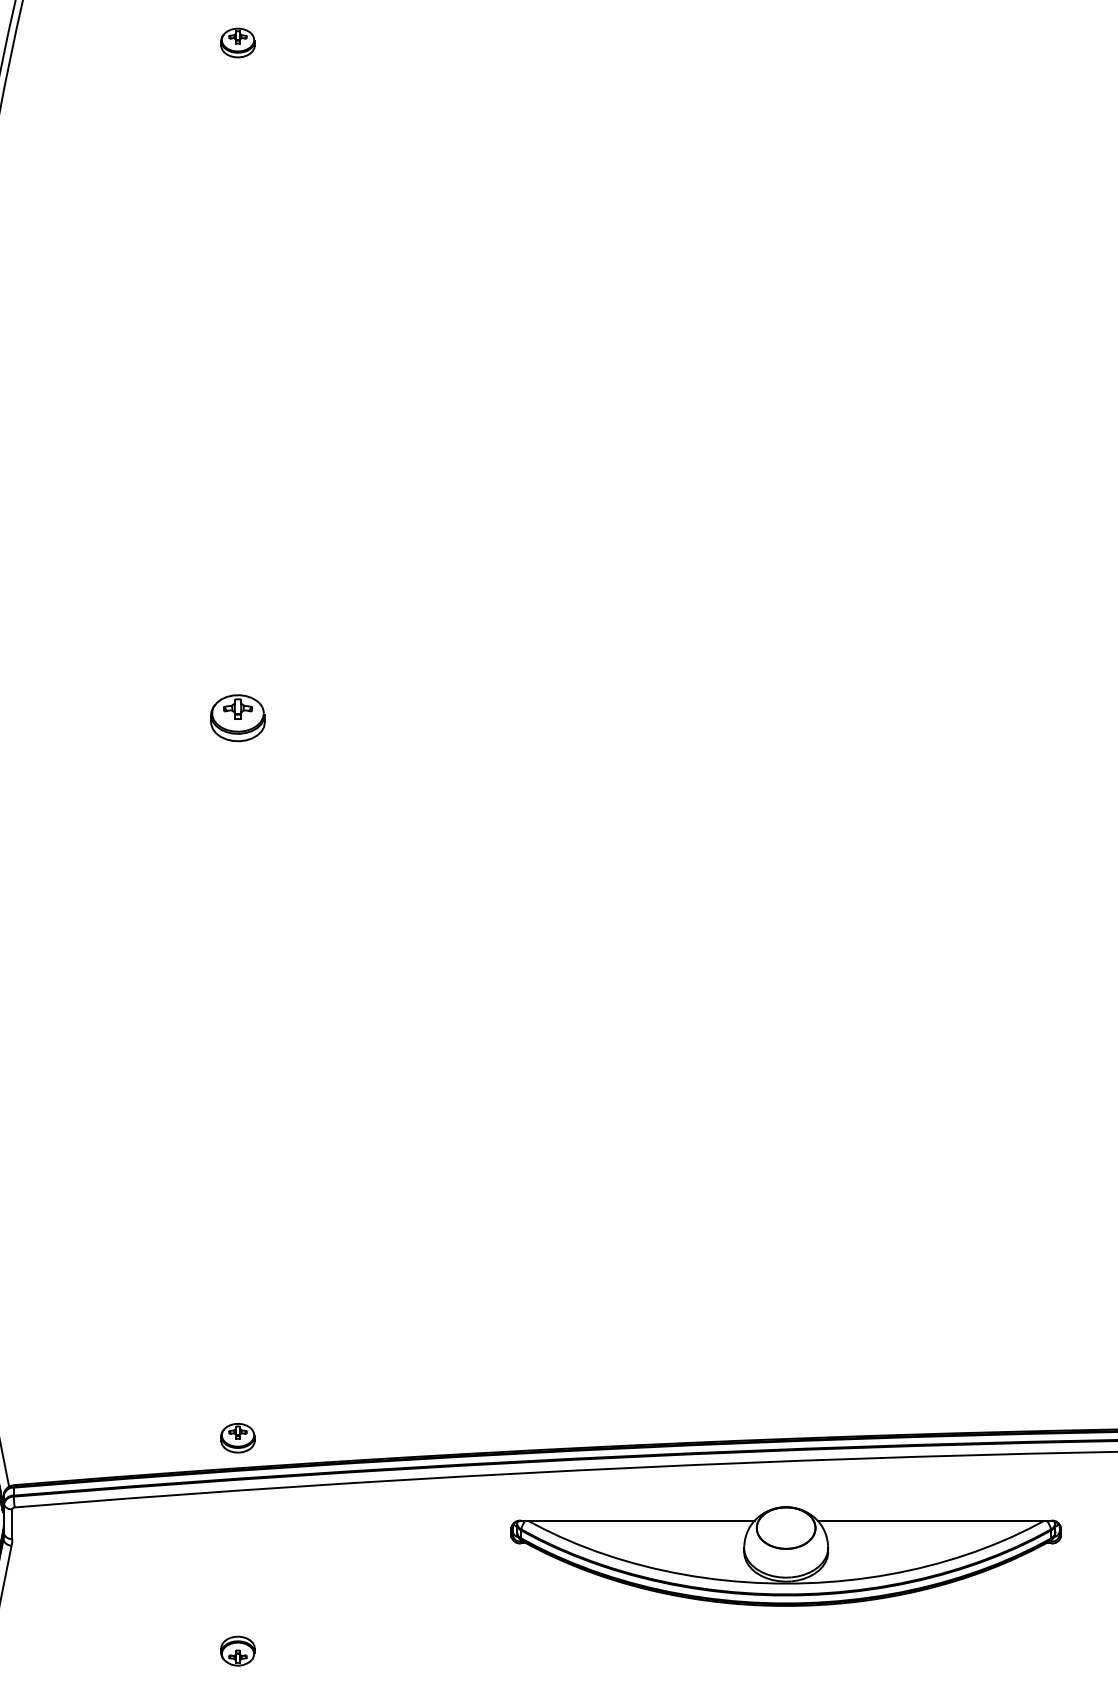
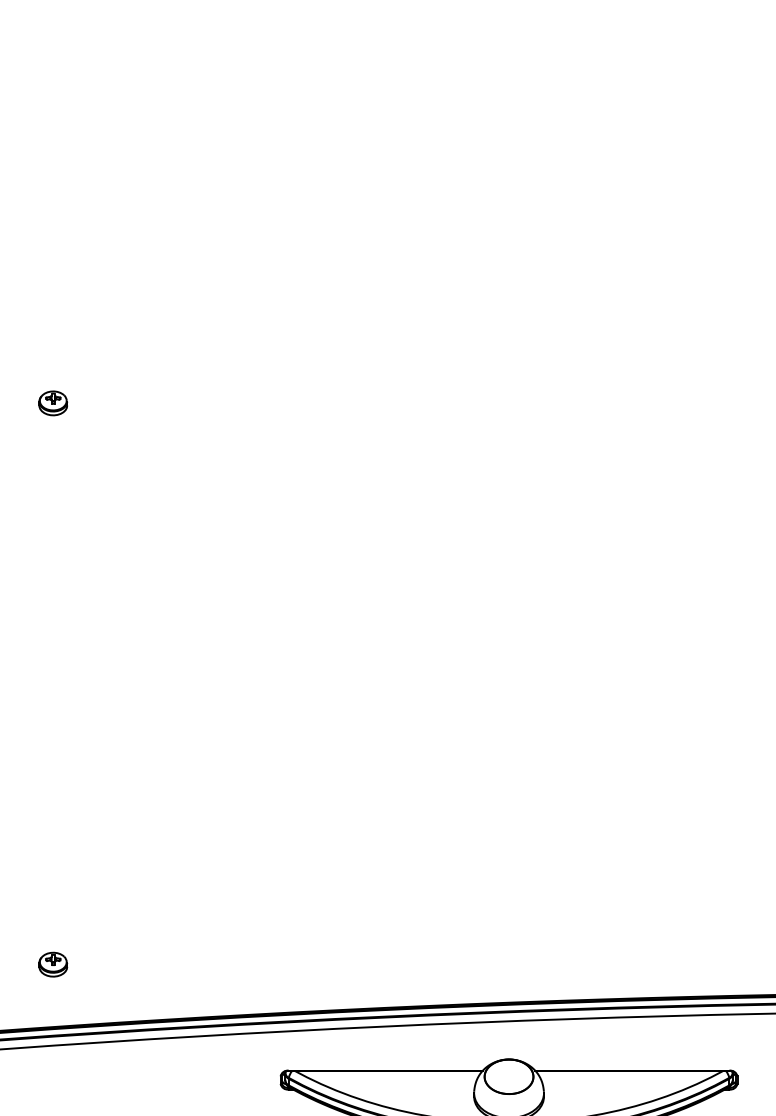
part: (237, 717) -> (52, 402), size x0.62
part: (237, 1438) -> (52, 964), moved

